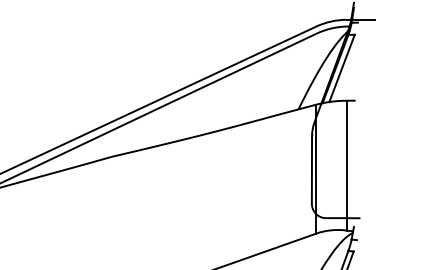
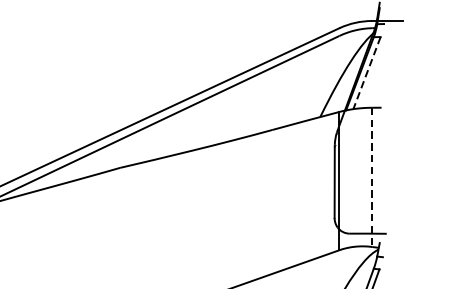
line: (342, 68) -> (367, 73), solid -> dashed
line: (346, 165) -> (371, 177), solid -> dashed

